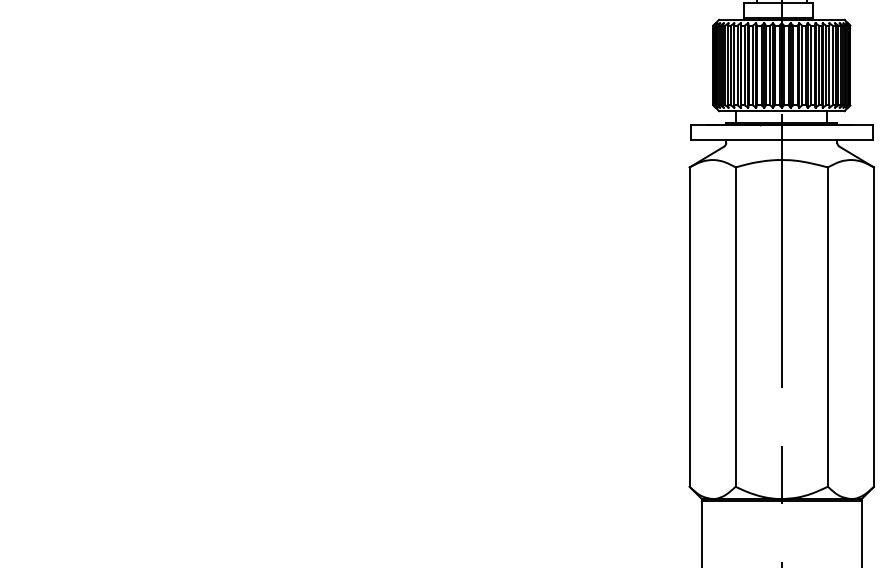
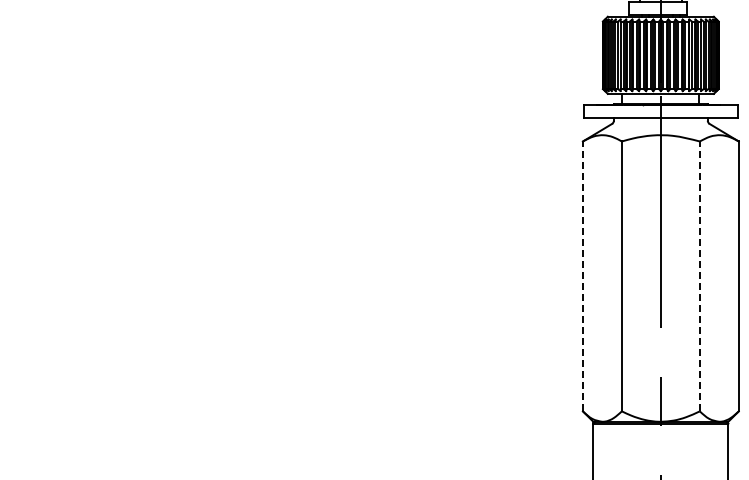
line: (689, 327) -> (582, 276), solid -> dashed
line: (827, 327) -> (699, 276), solid -> dashed

